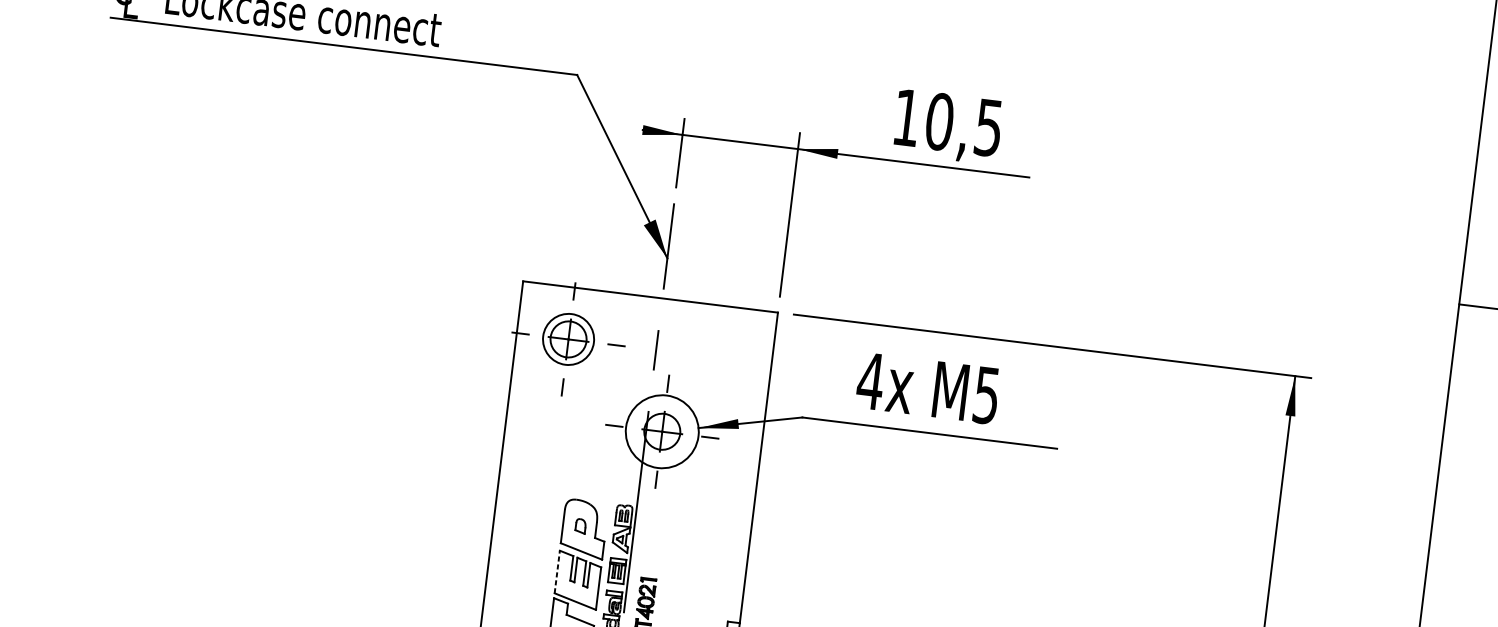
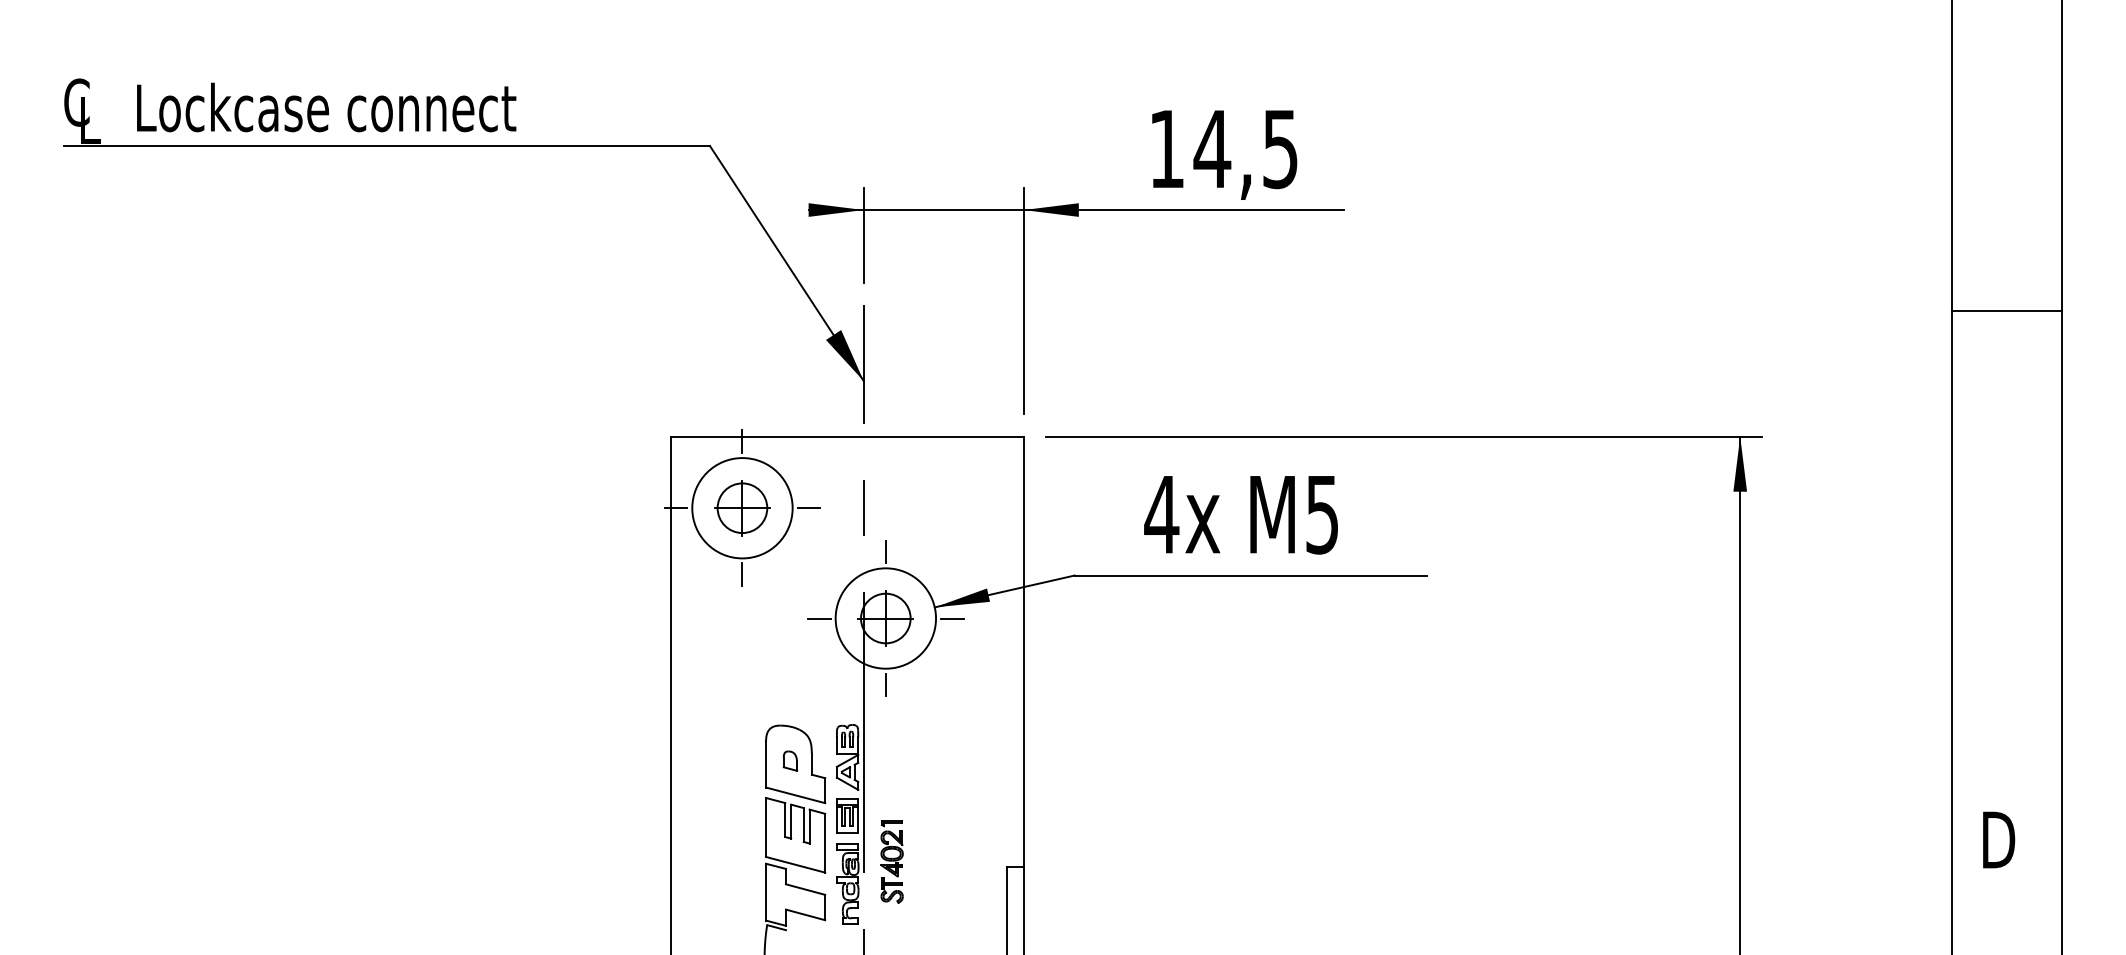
text: (939, 122) -> (1212, 149), 10,5 -> 14,5
circle: (568, 339) -> (742, 508), size x1.43
line: (557, 571) -> (766, 826), dashed -> solid

